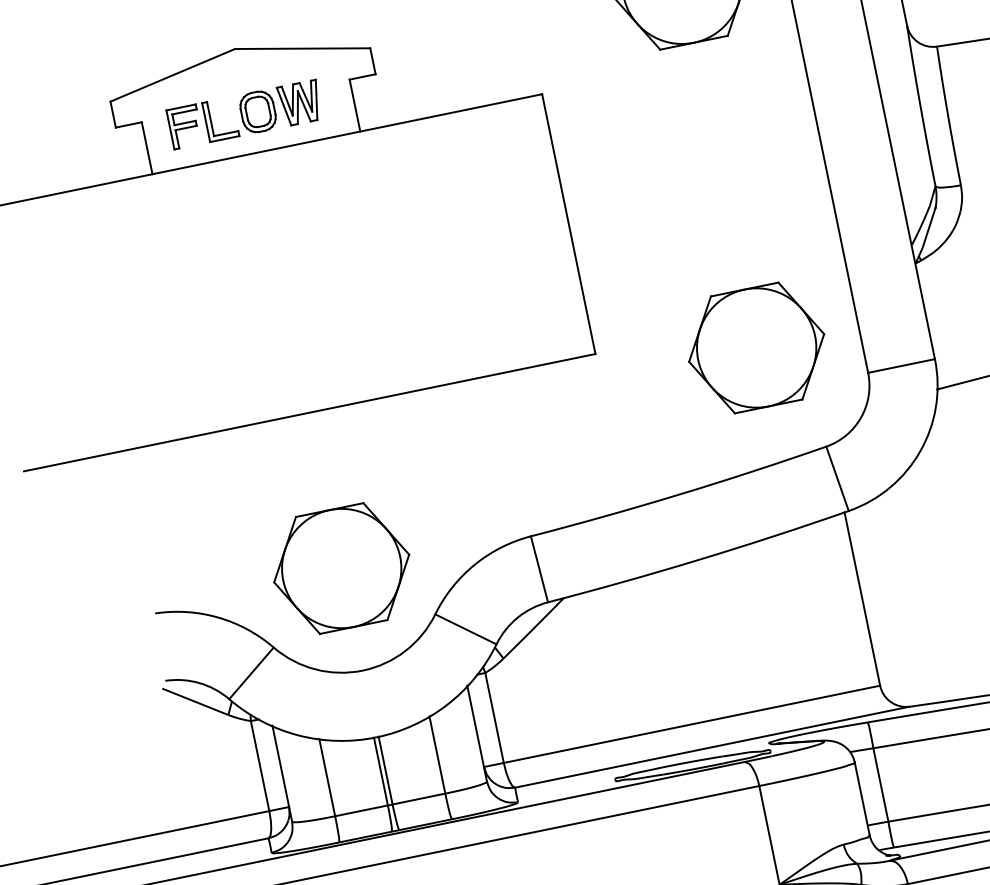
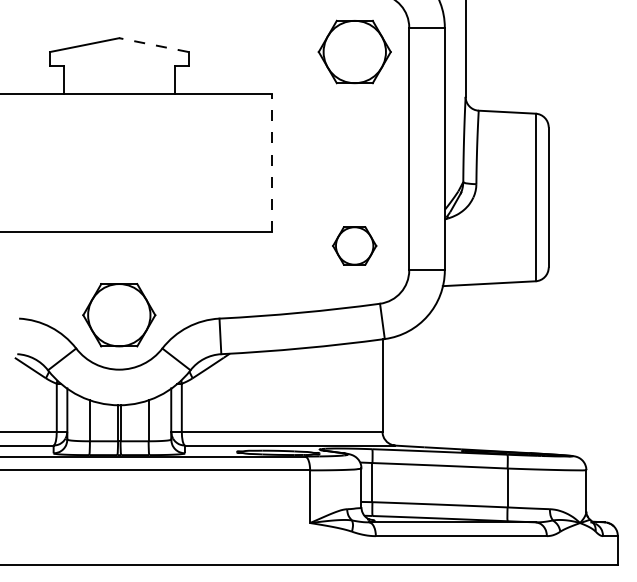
line: (302, 49) -> (153, 45), solid -> dashed
part: (244, 114) -> (117, 72), removed
line: (568, 223) -> (271, 162), solid -> dashed
part: (755, 347) -> (354, 245), size x0.6

